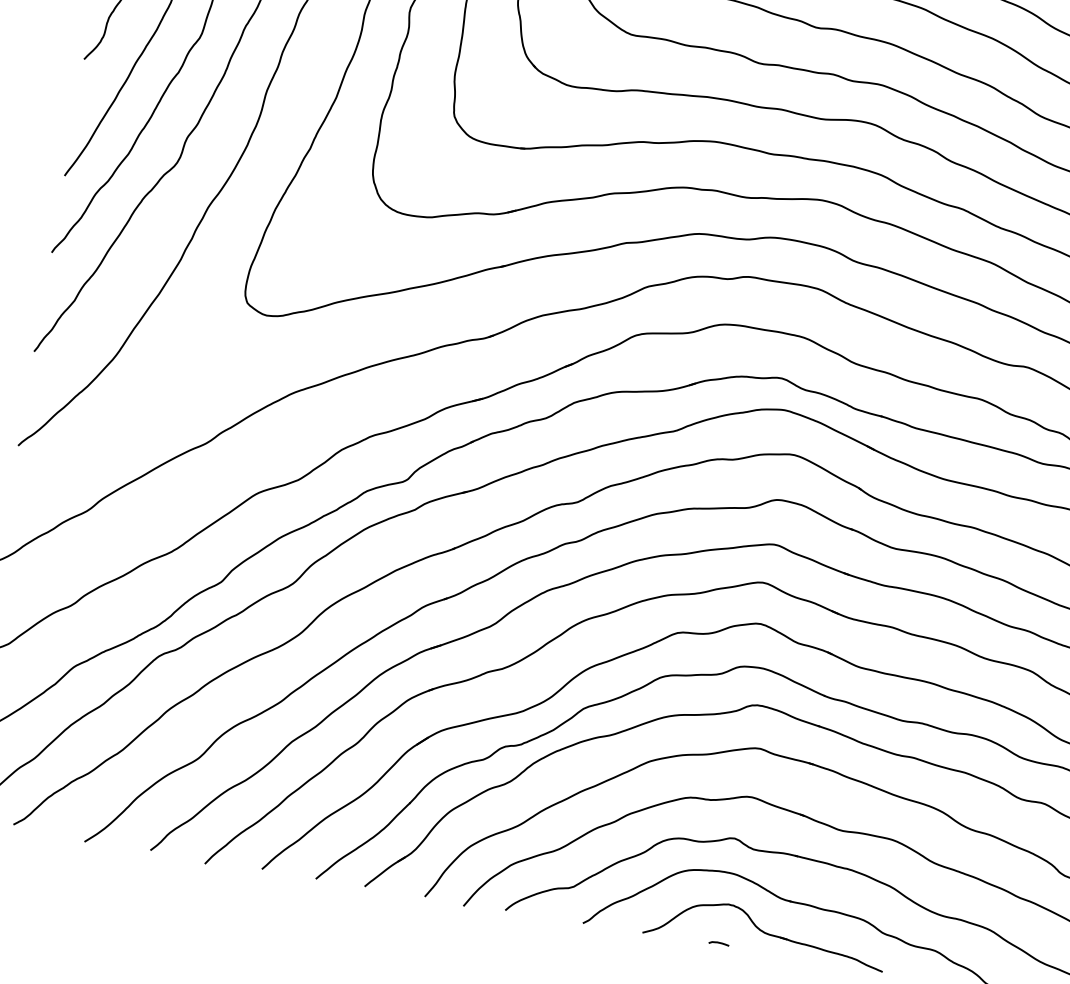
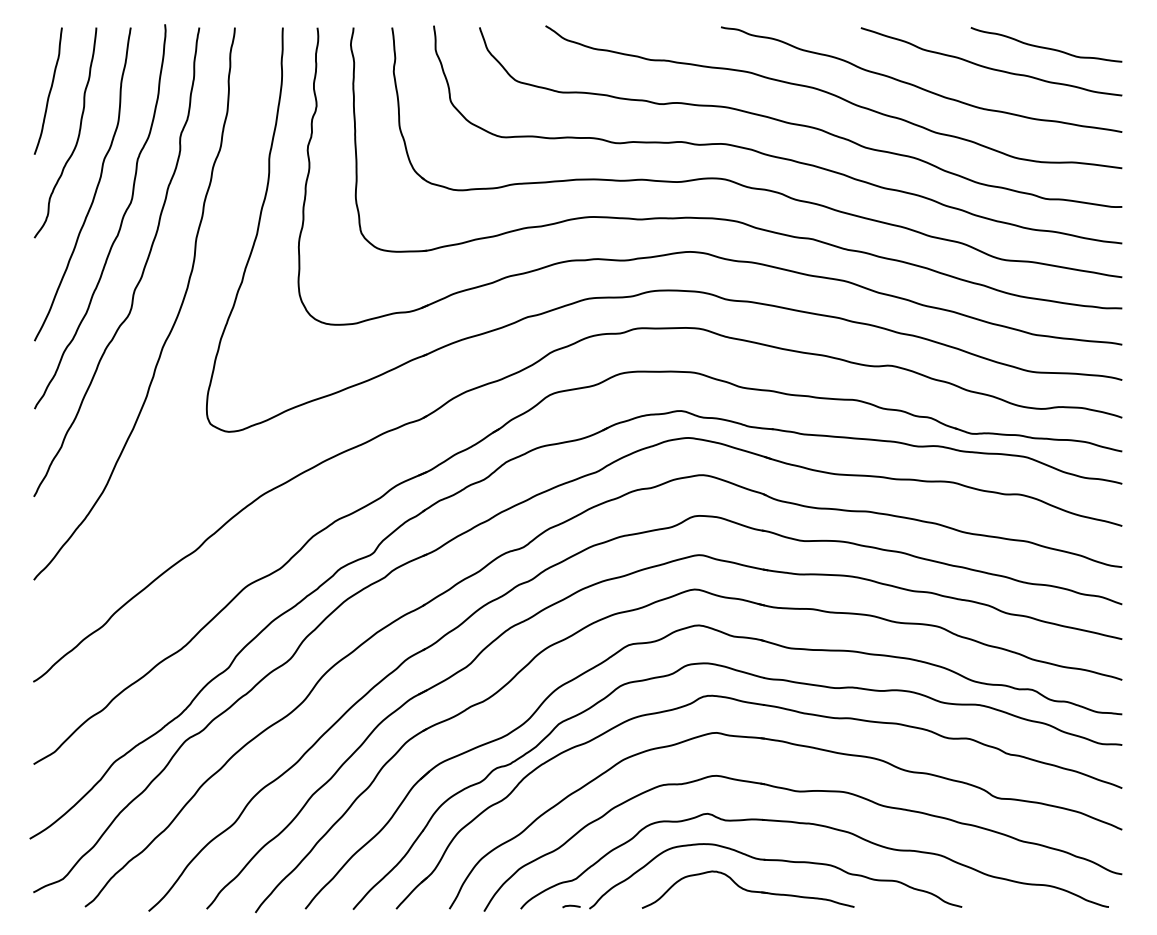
curve: (719, 943) -> (571, 906), moved

